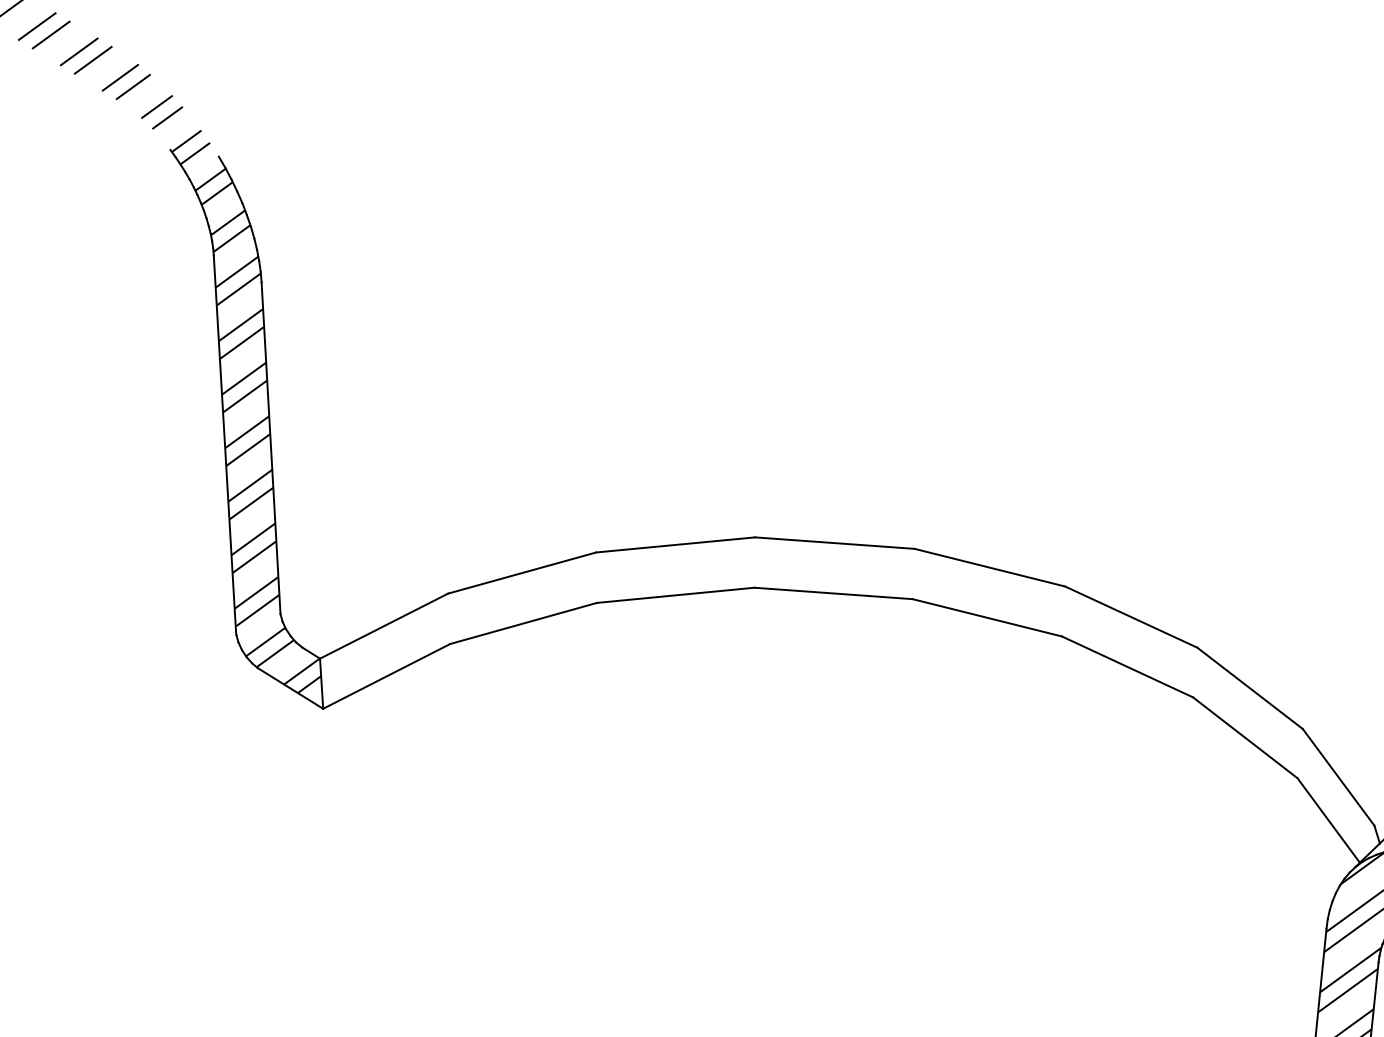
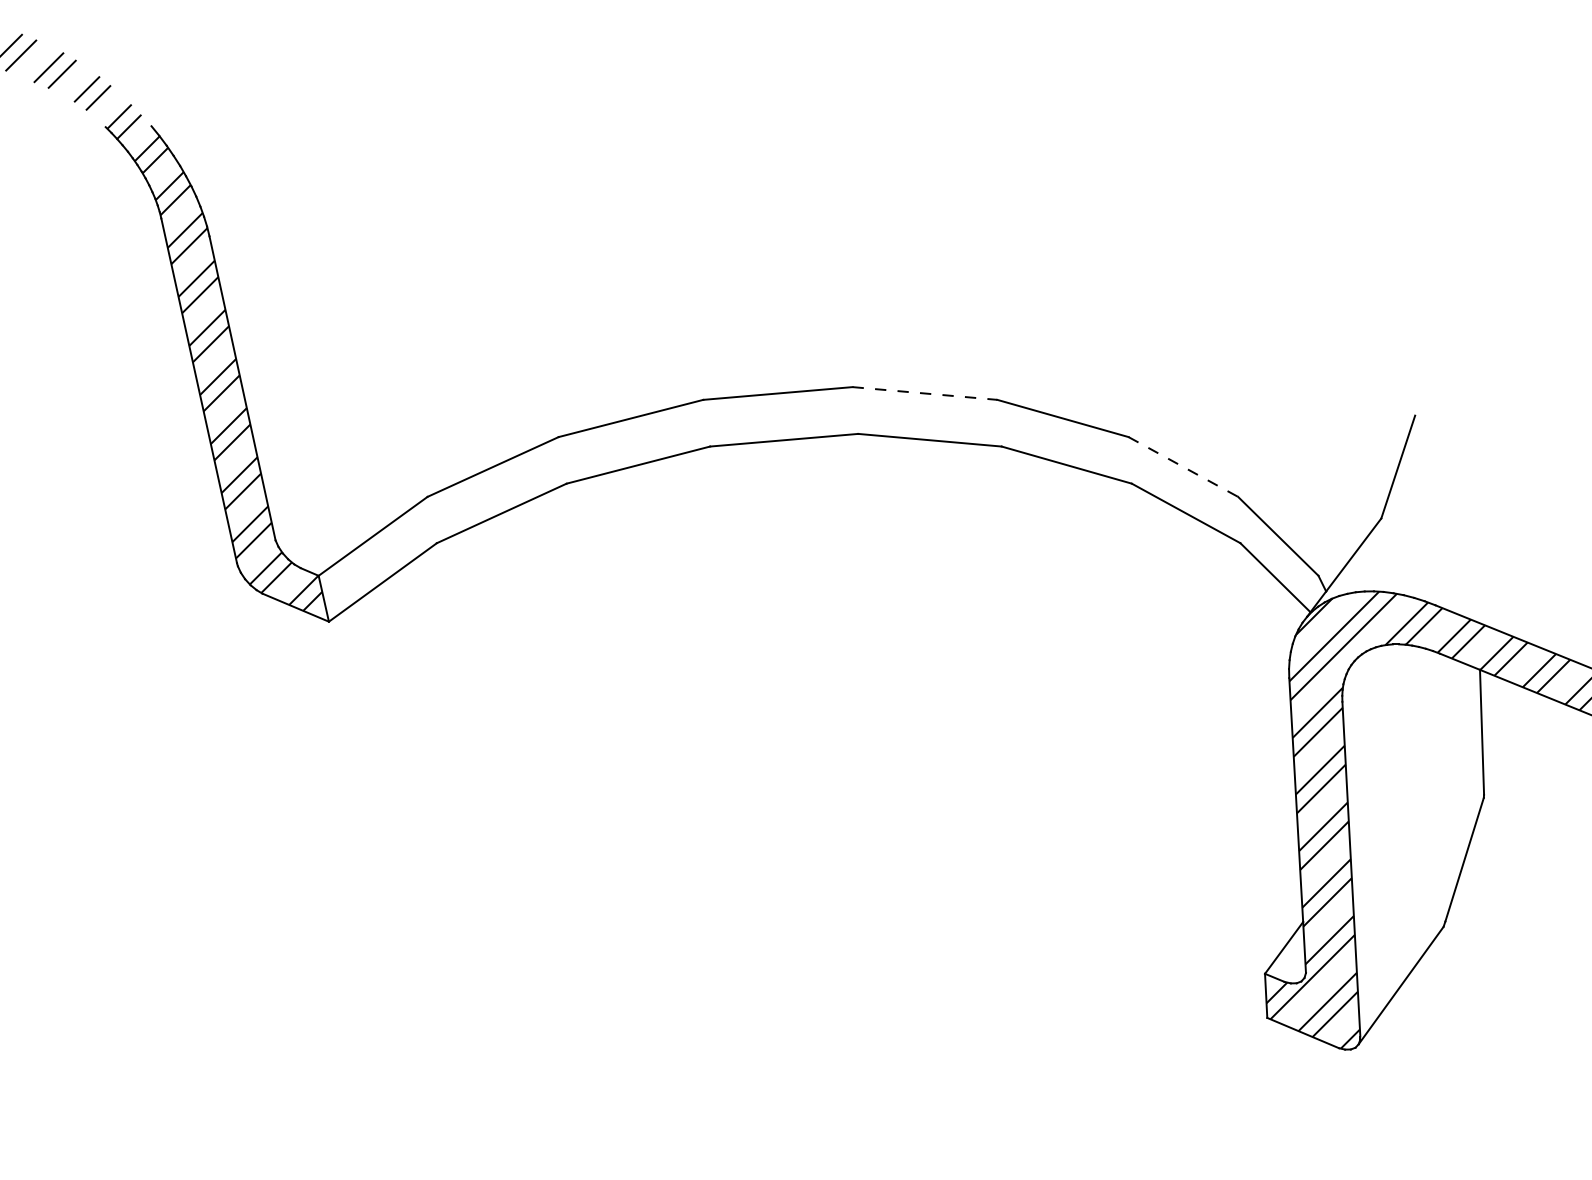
line: (989, 567) -> (924, 393), solid -> dashed
line: (1250, 688) -> (1183, 467), solid -> dashed

